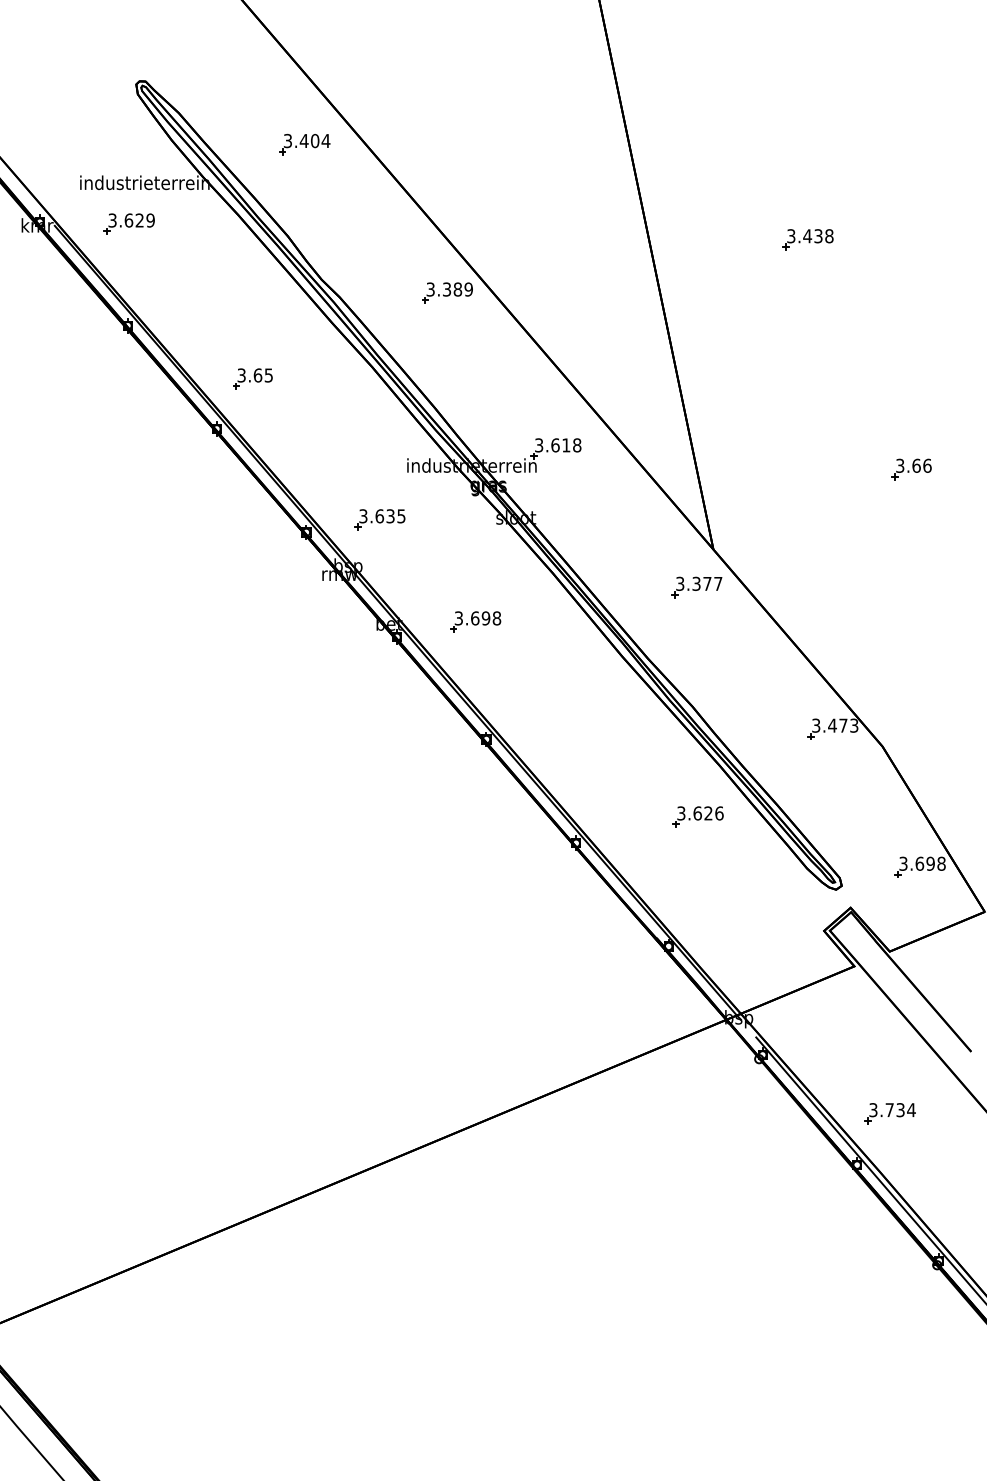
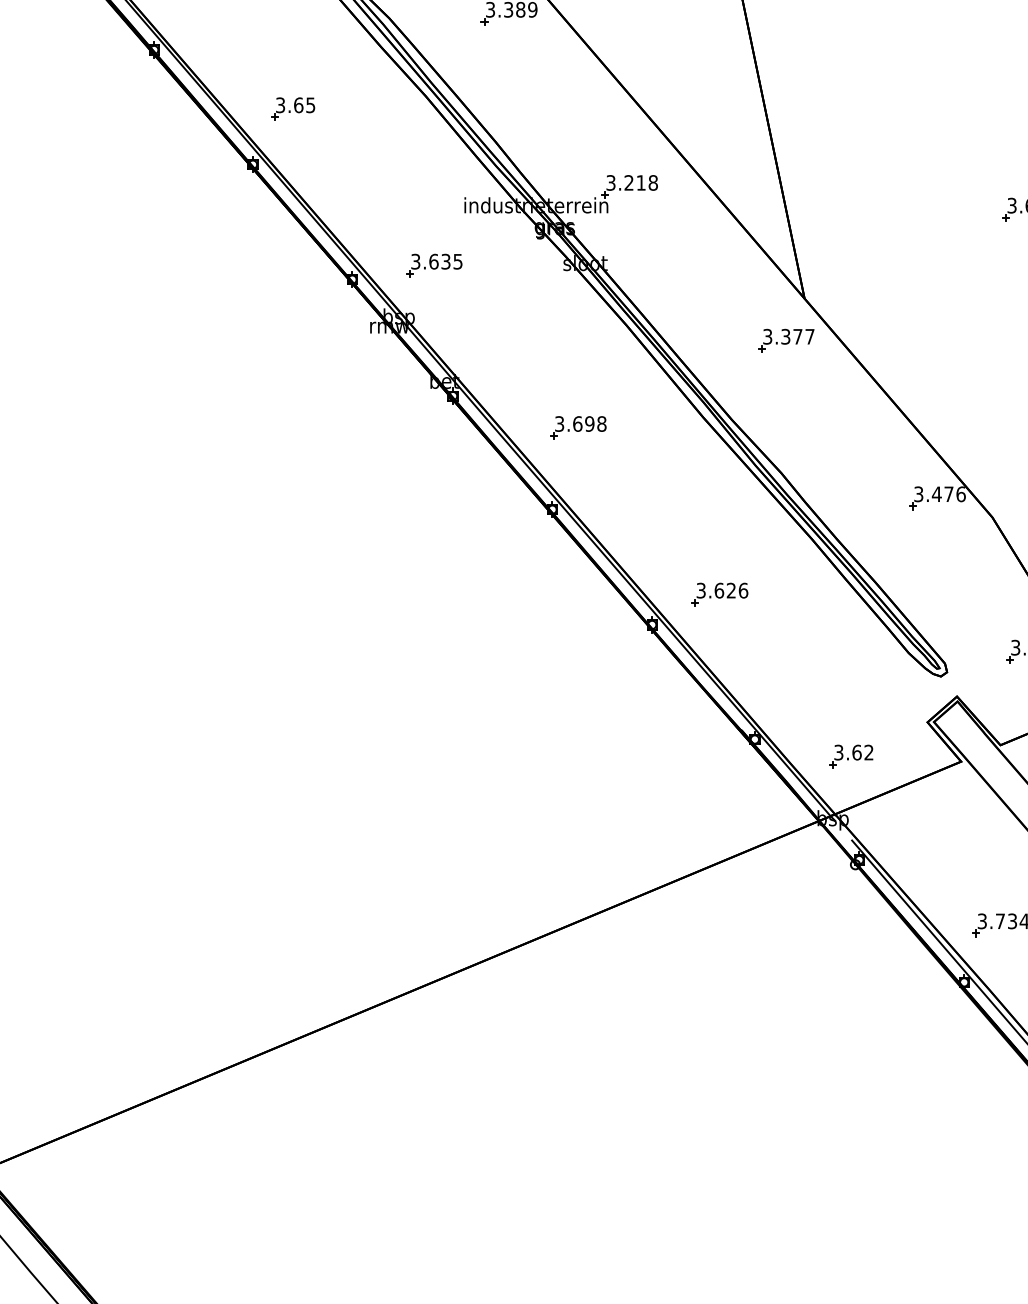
text: (555, 445) -> (629, 183), 3.618 -> 3.218
part: (475, 621) -> (578, 427), moved
text: (854, 725) -> (961, 494), 3.473 -> 3.476
part: (697, 816) -> (719, 594), moved
part: (755, 961) -> (851, 756), added

